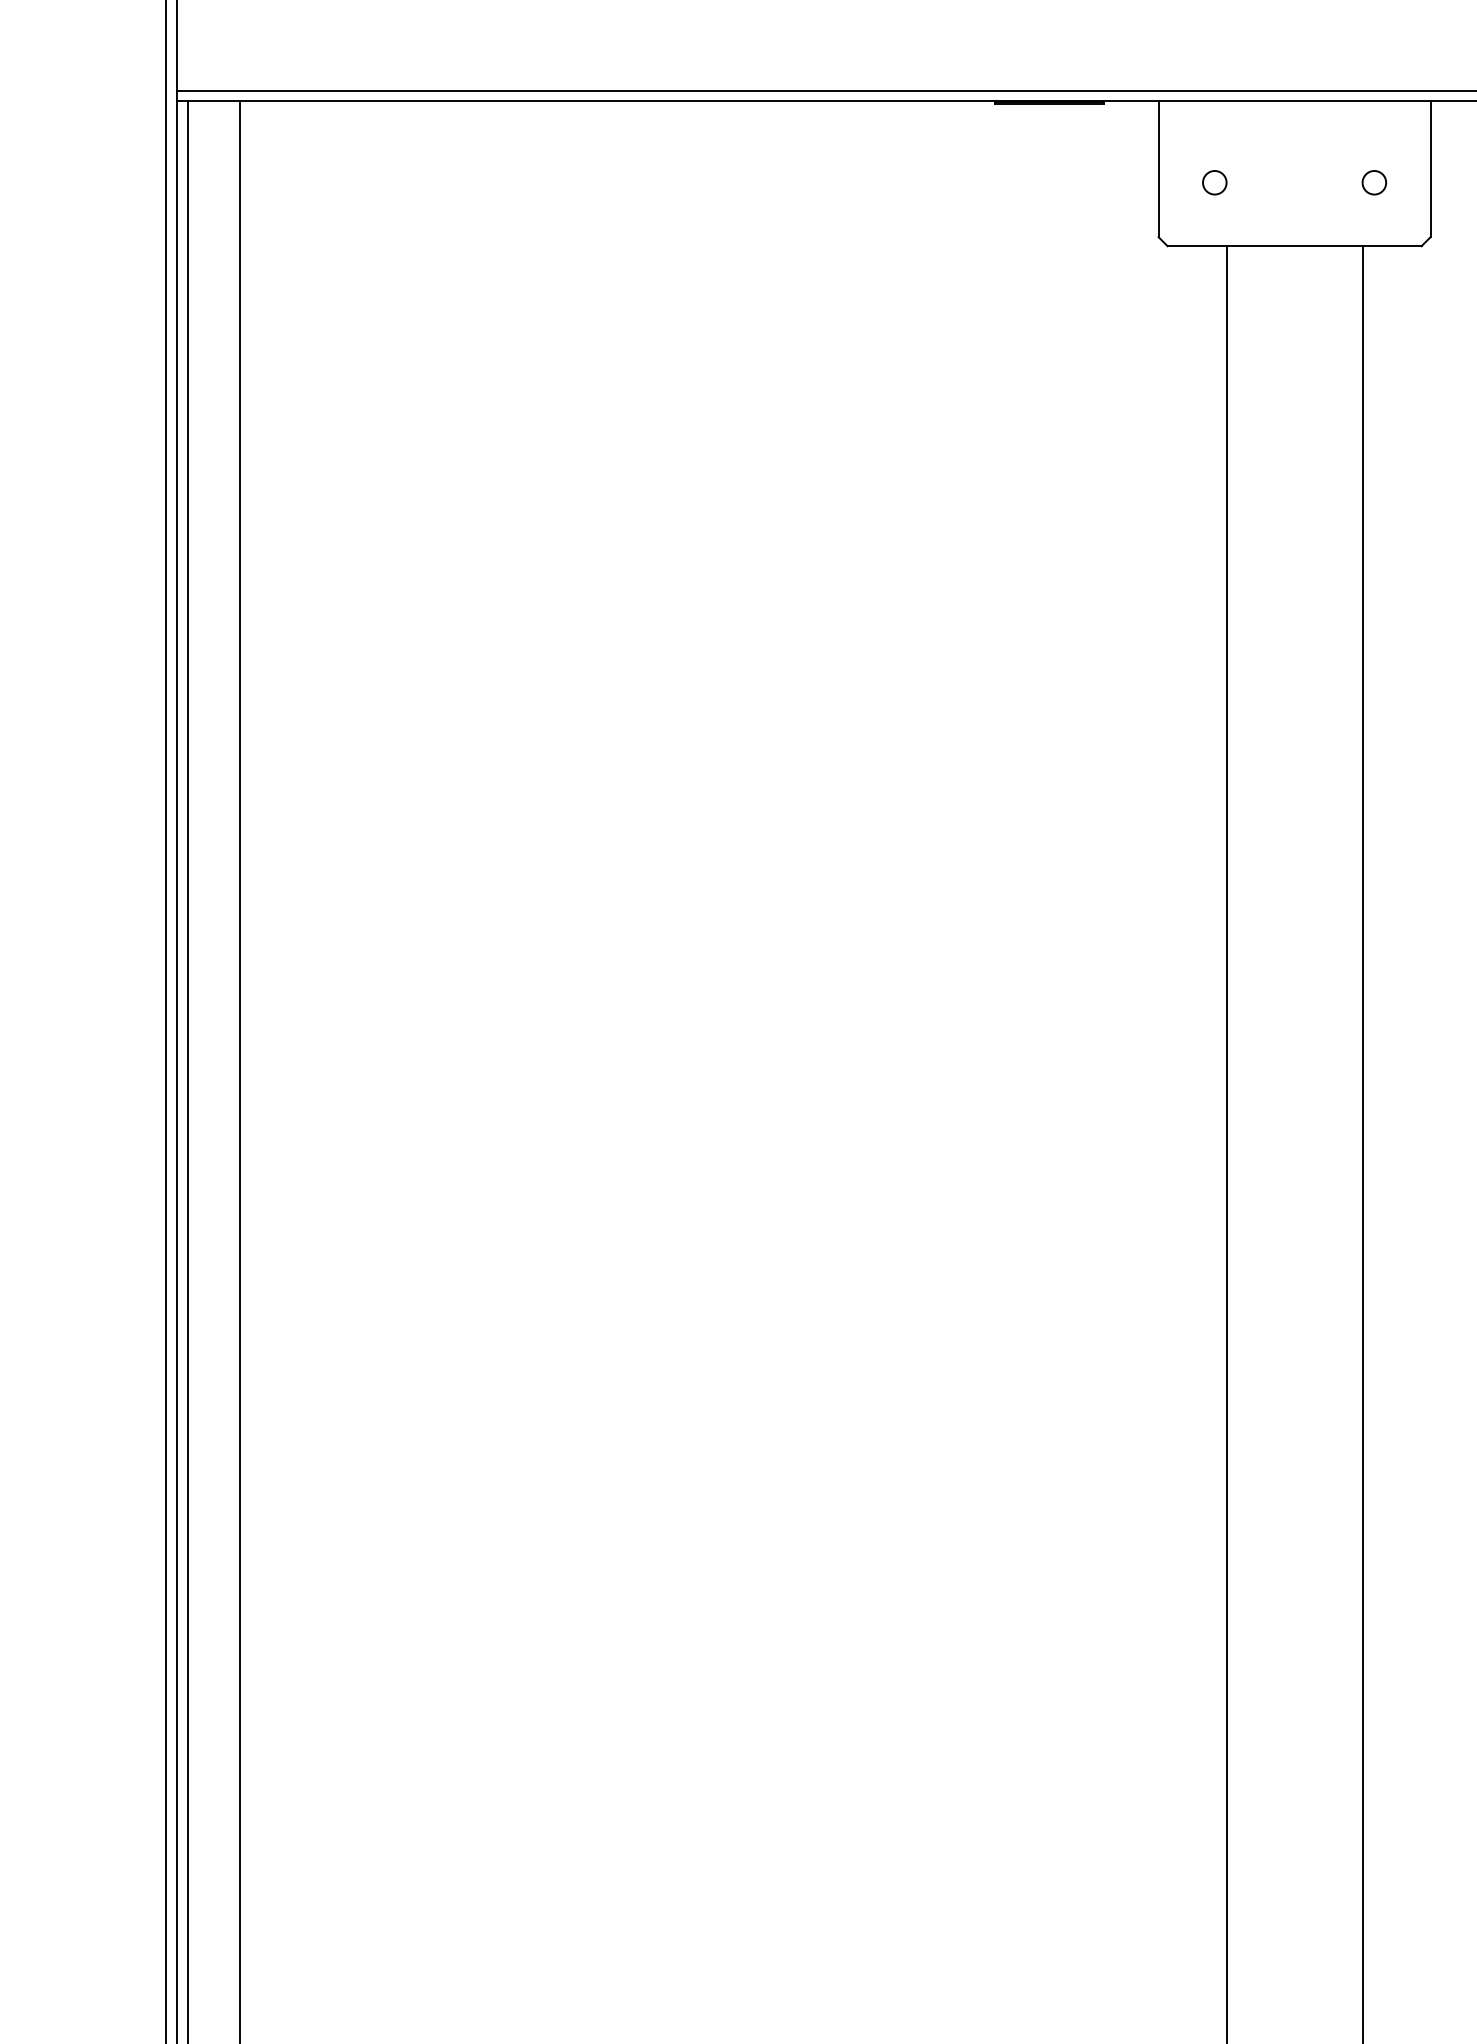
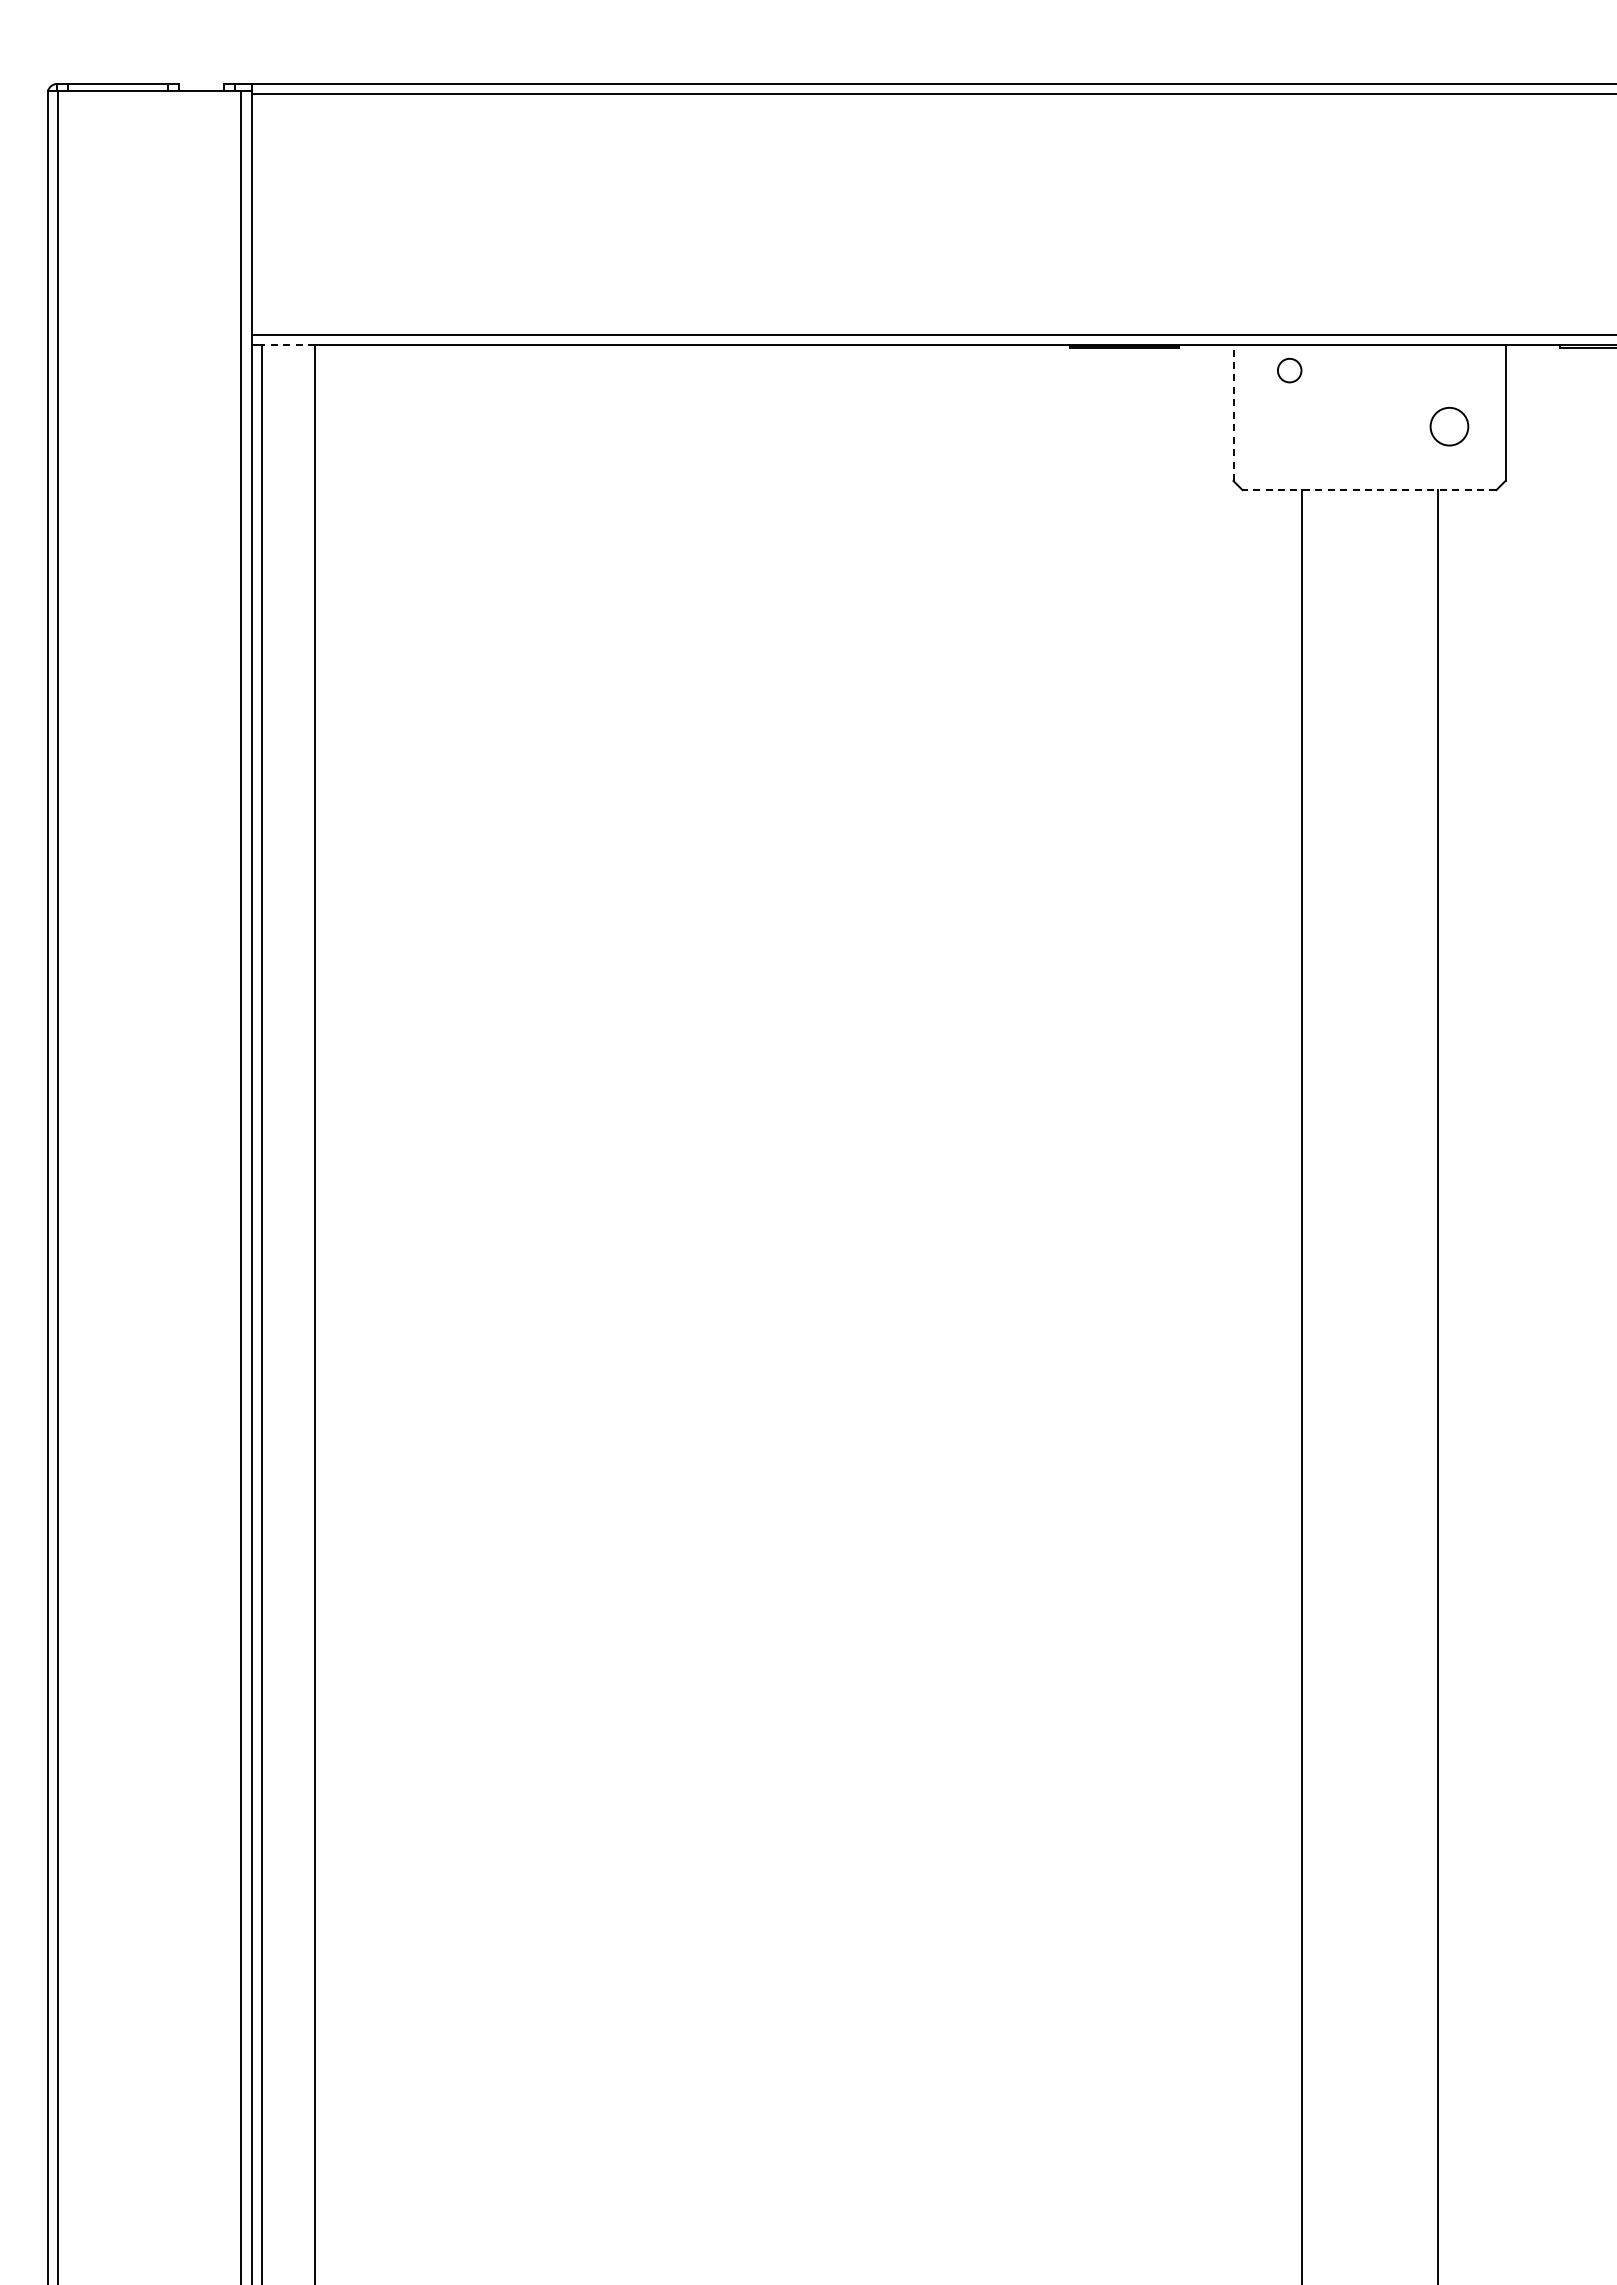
line: (213, 101) -> (288, 345), solid -> dashed
line: (1158, 168) -> (1233, 412), solid -> dashed
circle: (1214, 182) -> (1289, 370), moved
circle: (1373, 182) -> (1448, 426), size x1.6
line: (1294, 246) -> (1369, 490), solid -> dashed

